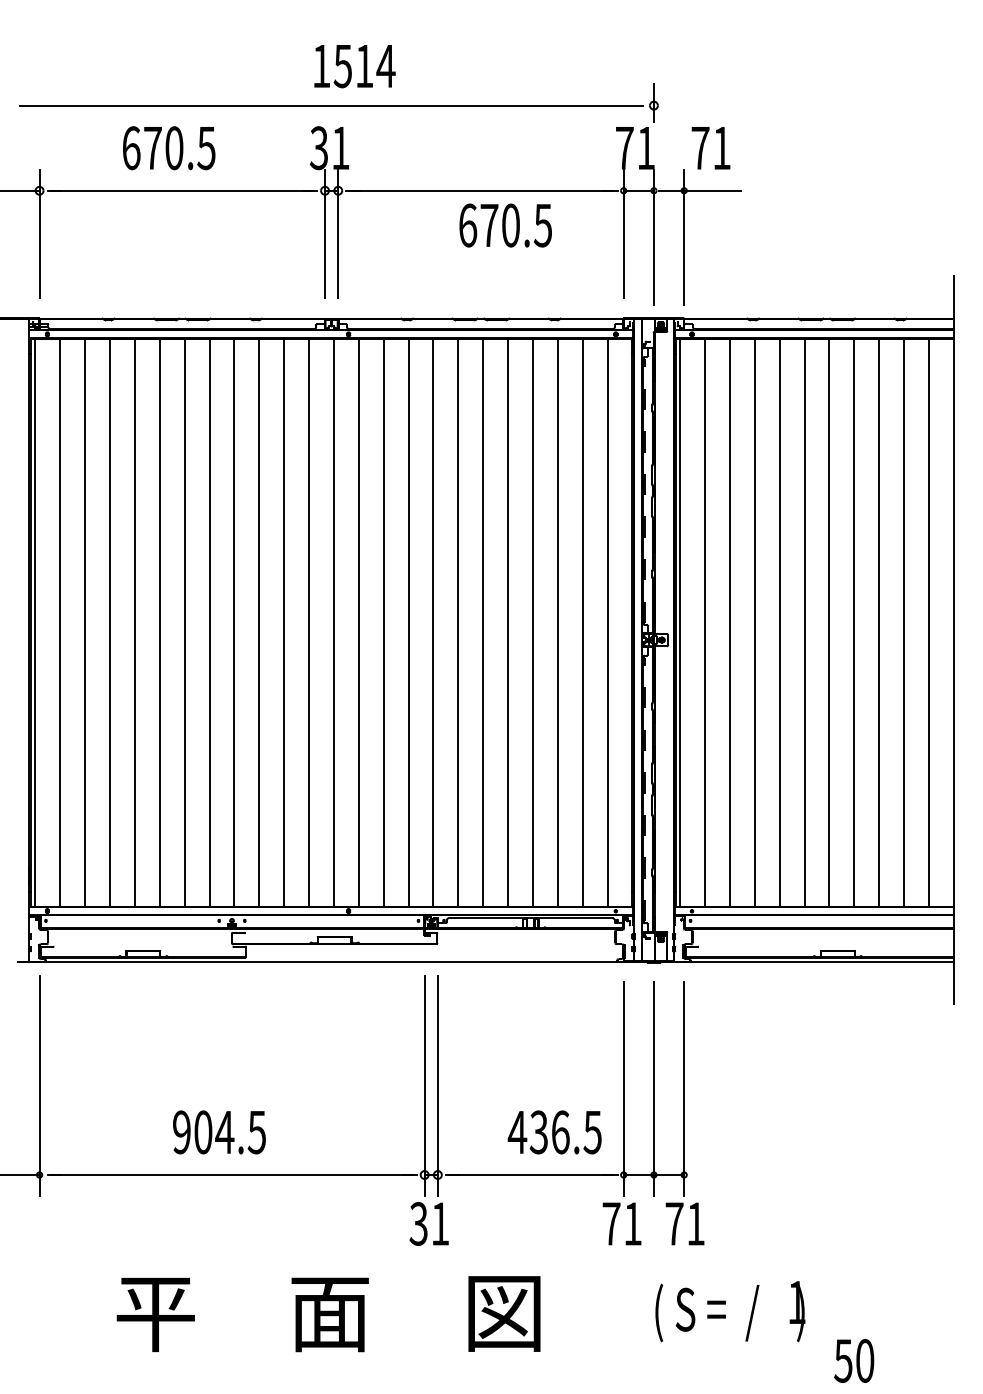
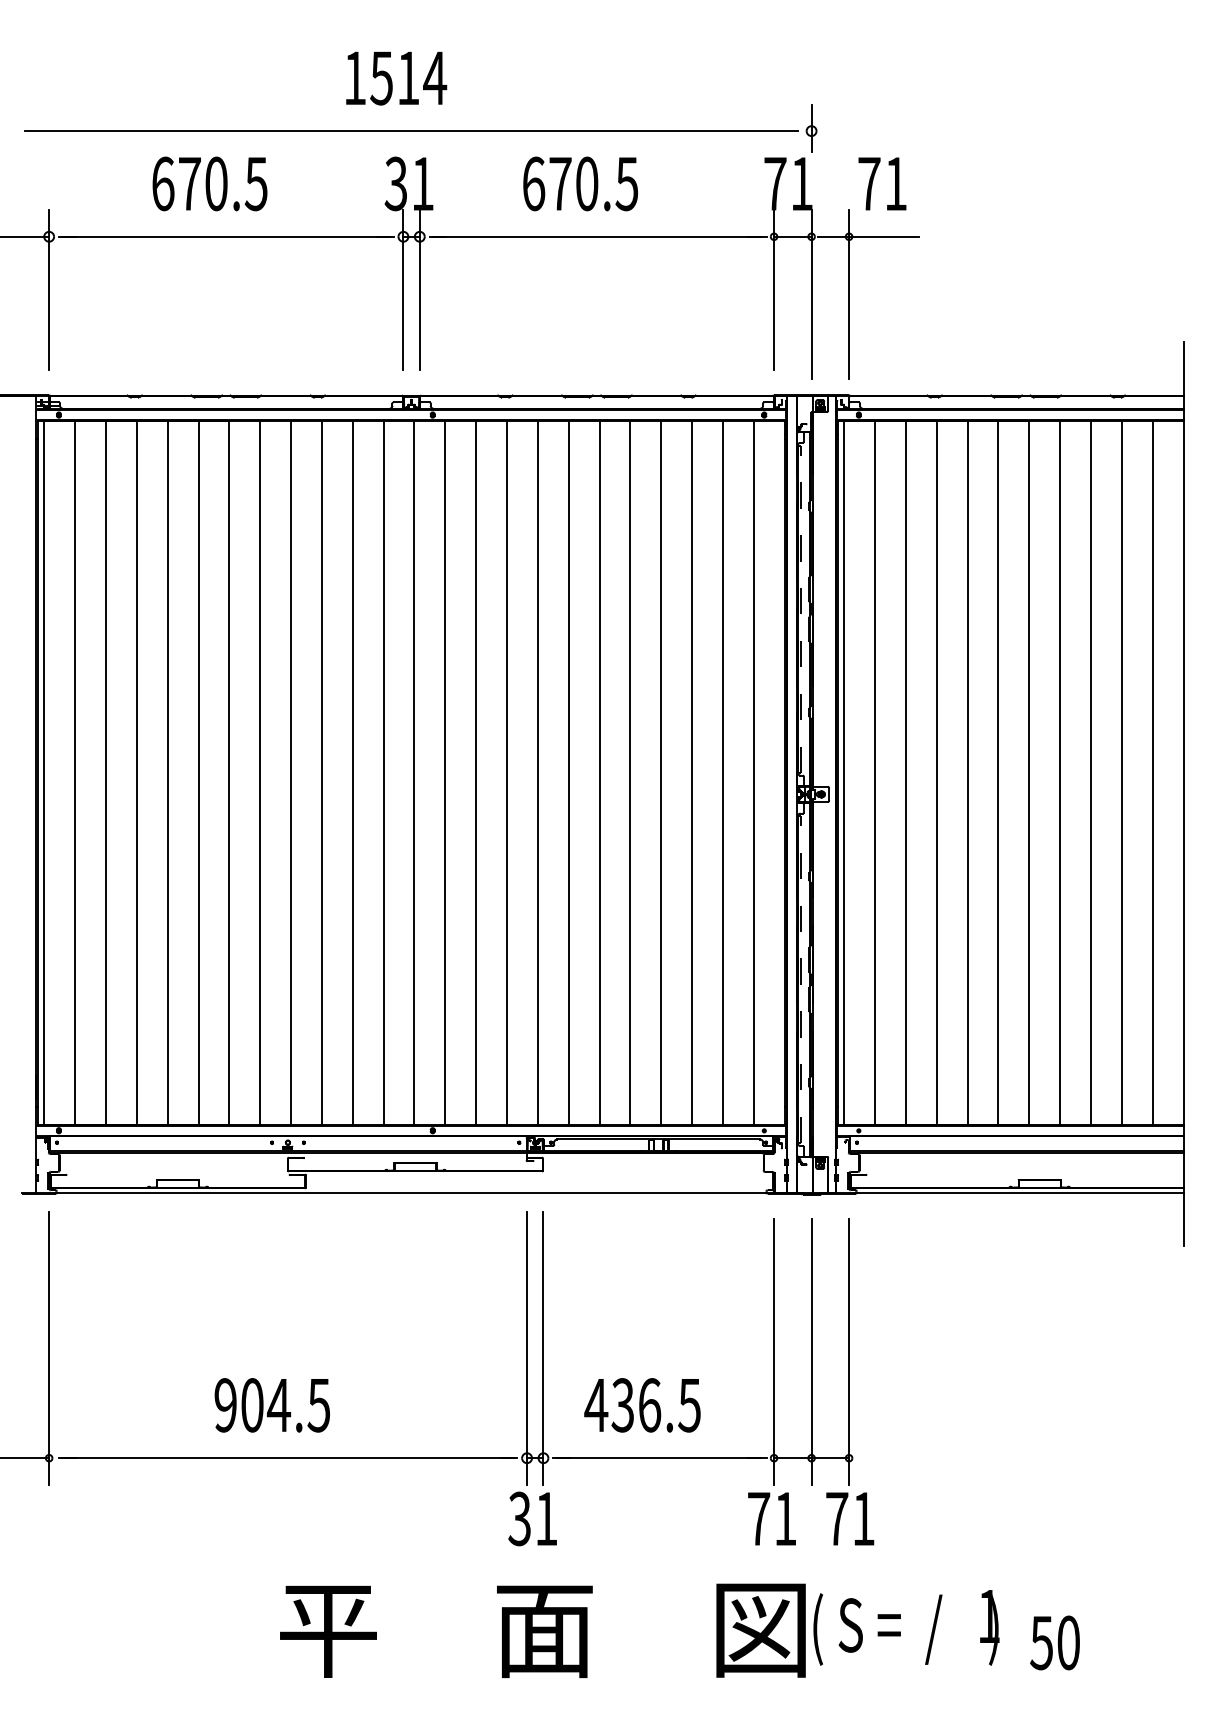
text: (354, 66) -> (396, 78), moved
text: (505, 225) -> (580, 183), moved
text: (554, 1132) -> (642, 1405), moved
text: (328, 1313) -> (542, 1630), moved
text: (853, 1360) -> (1054, 1642), moved

